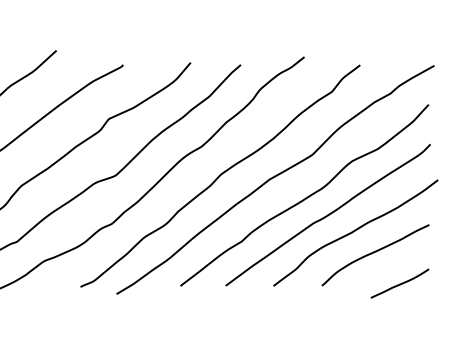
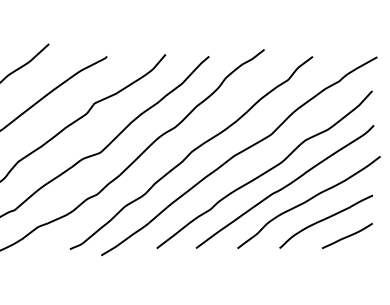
curve: (399, 283) -> (346, 235), moved

